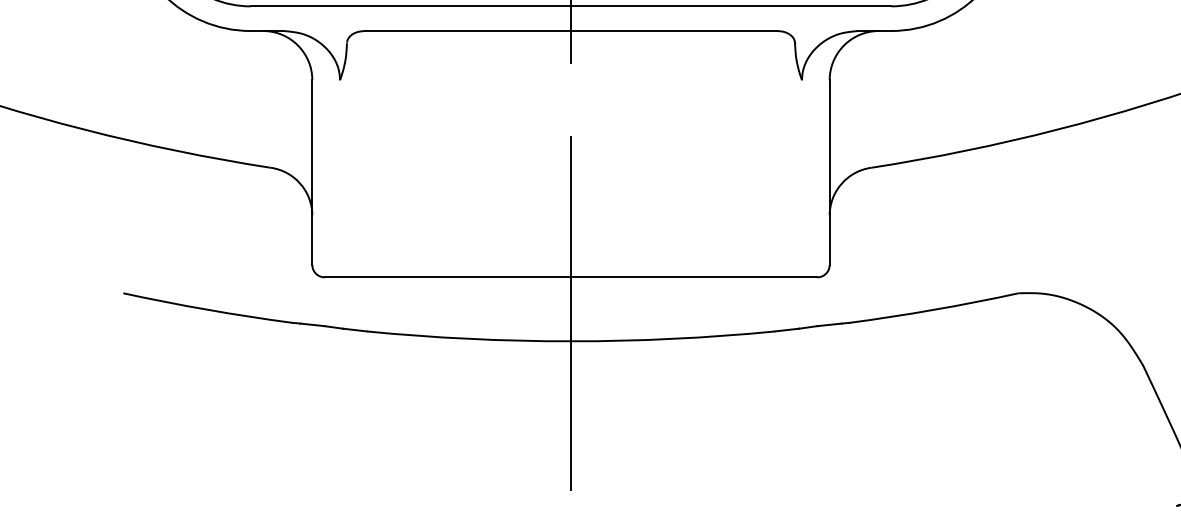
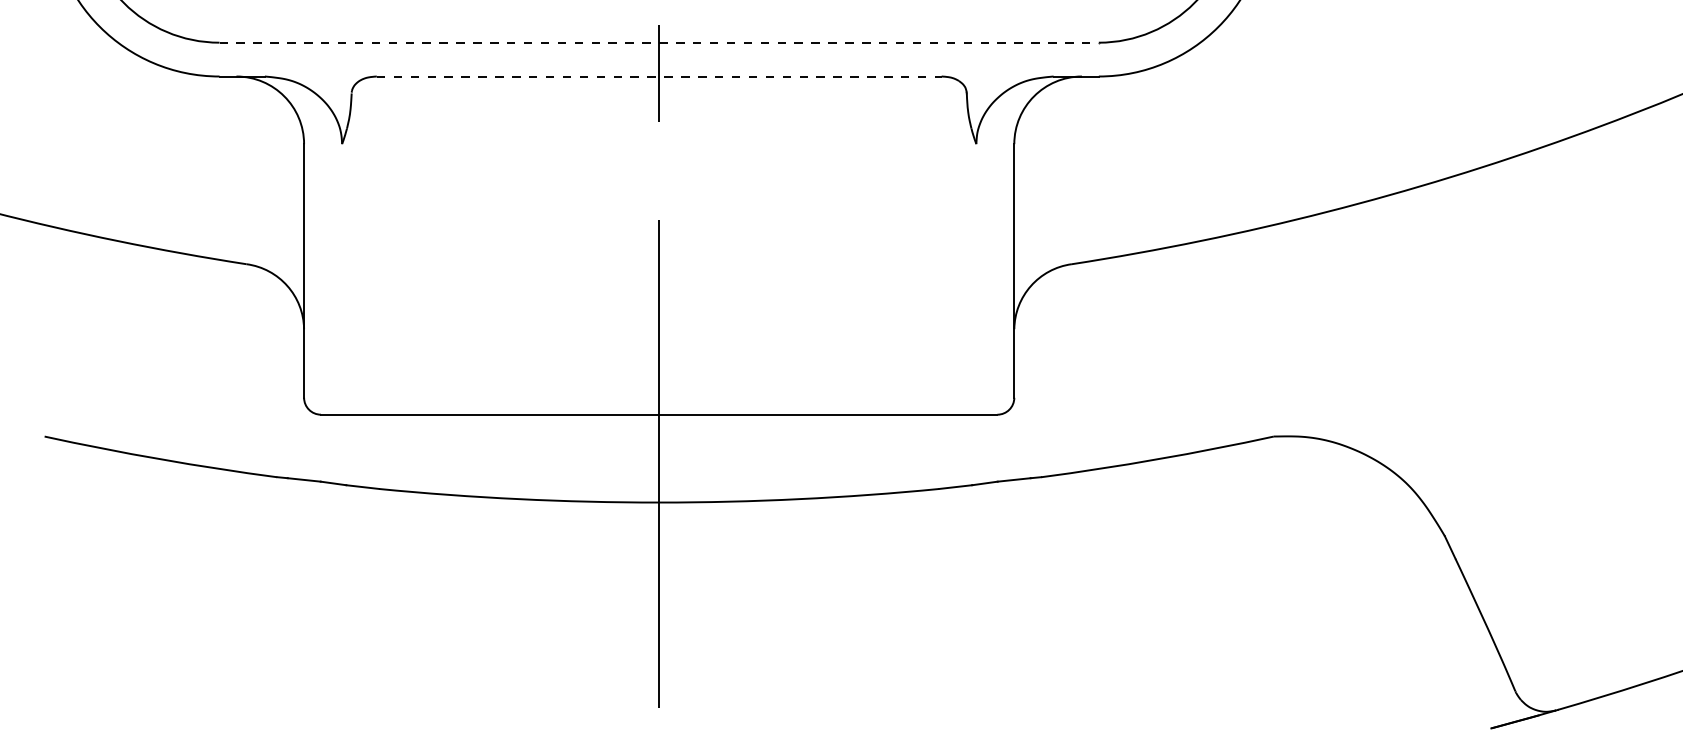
line: (571, 6) -> (659, 42), solid -> dashed
line: (571, 31) -> (659, 76), solid -> dashed

